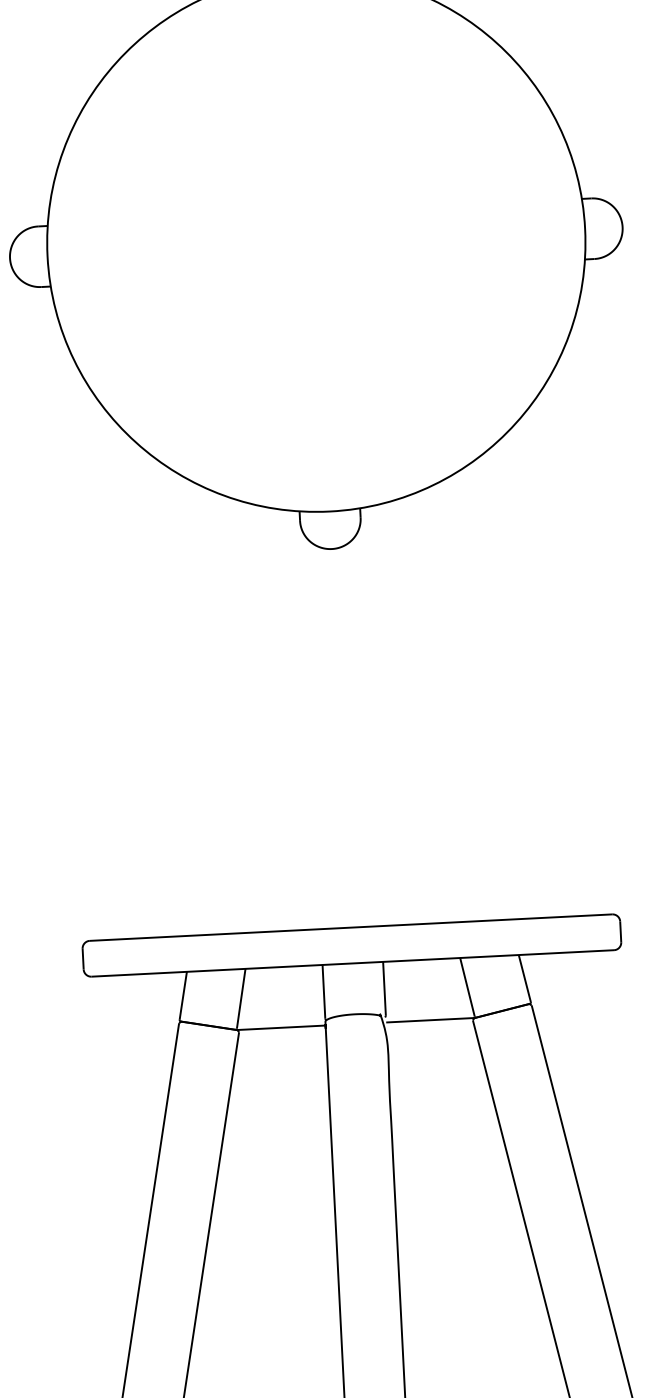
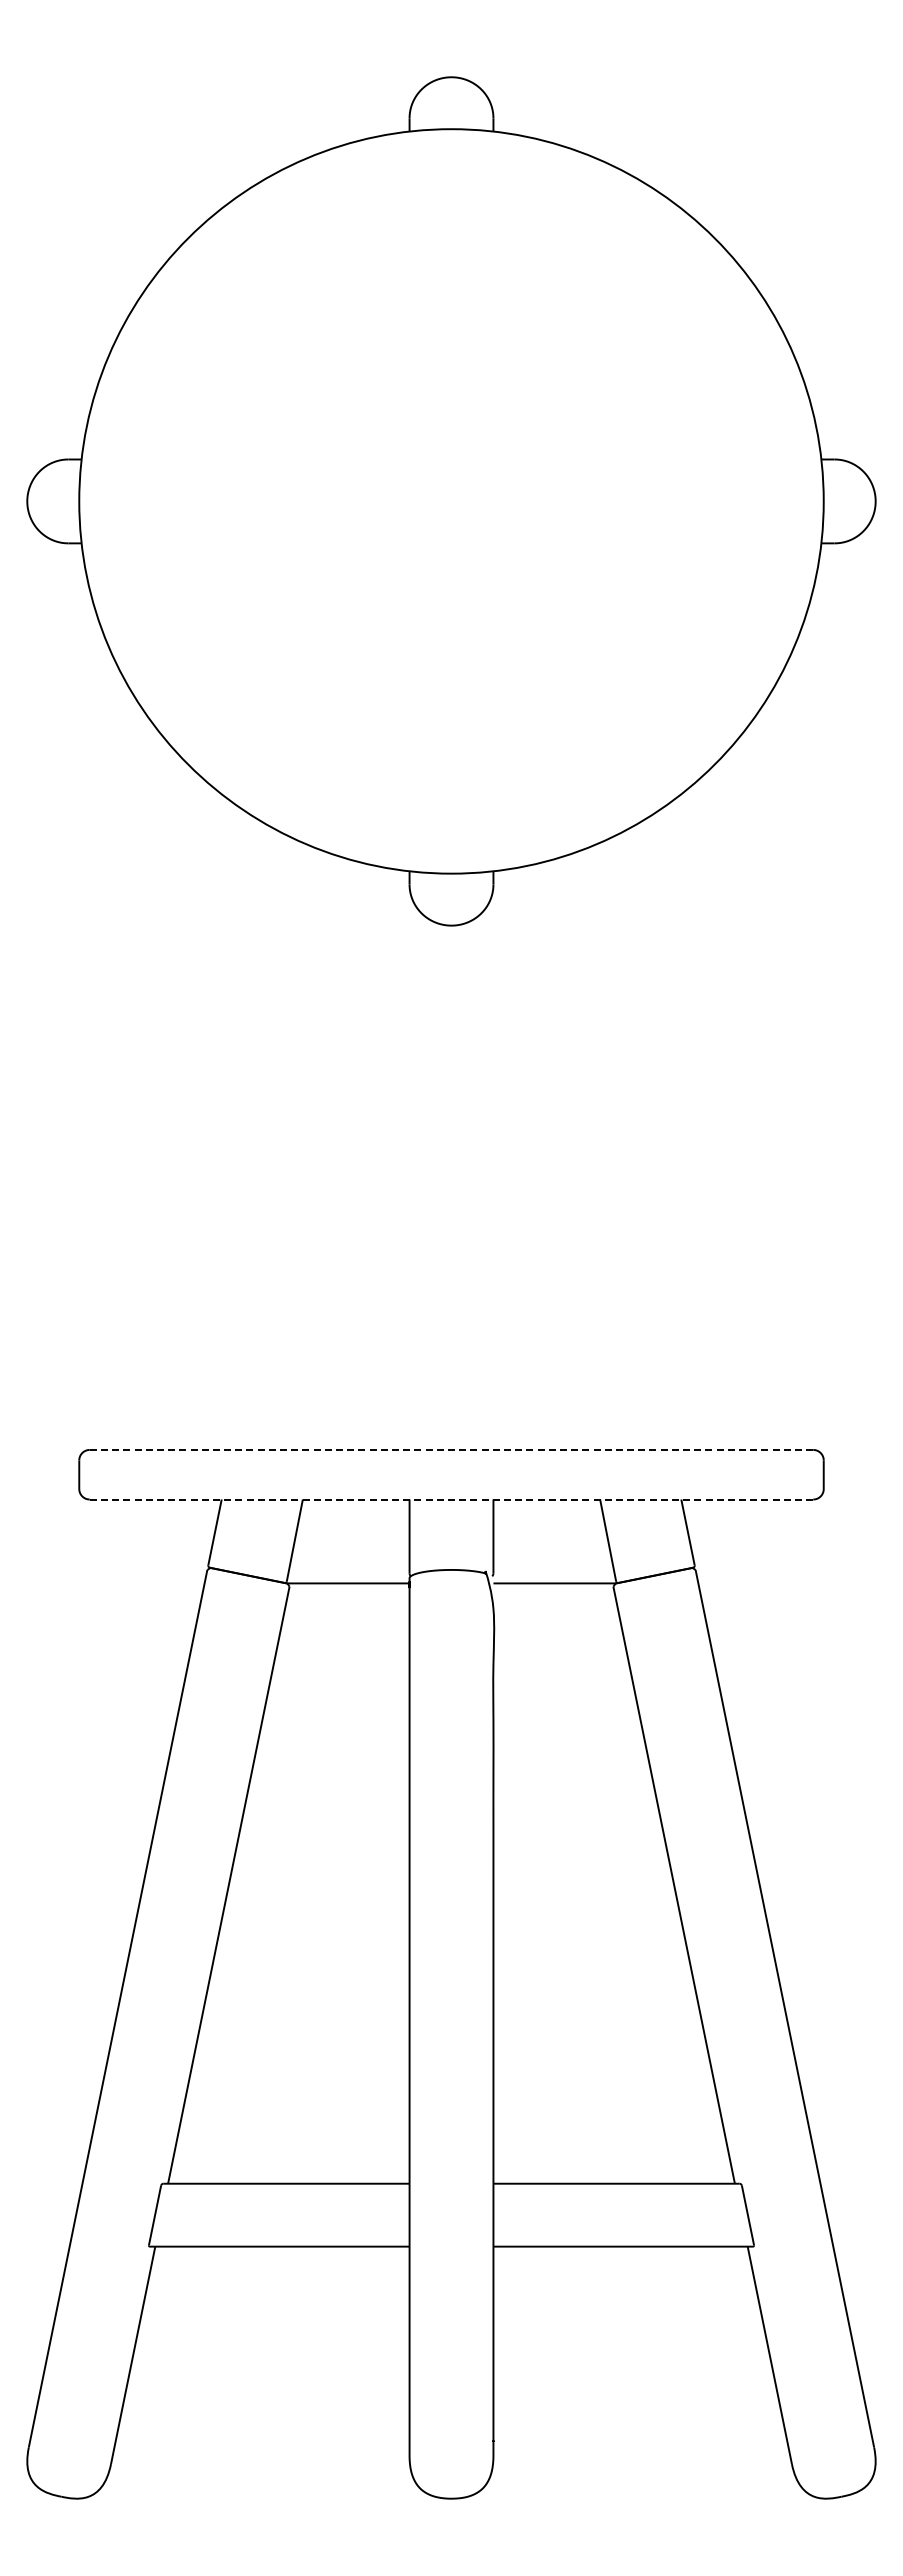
line: (351, 927) -> (451, 1449), solid -> dashed
line: (352, 963) -> (451, 1499), solid -> dashed

